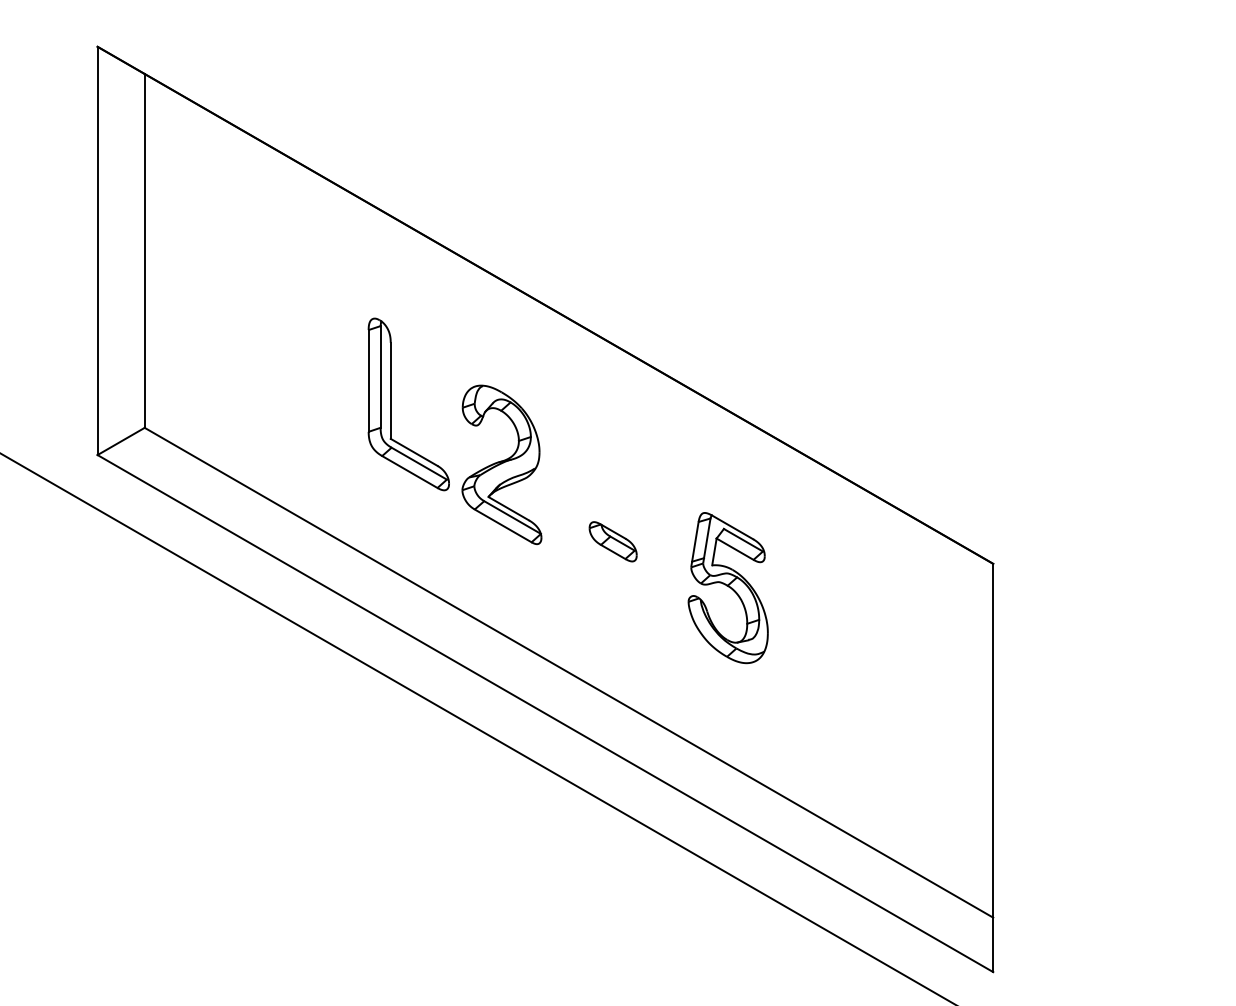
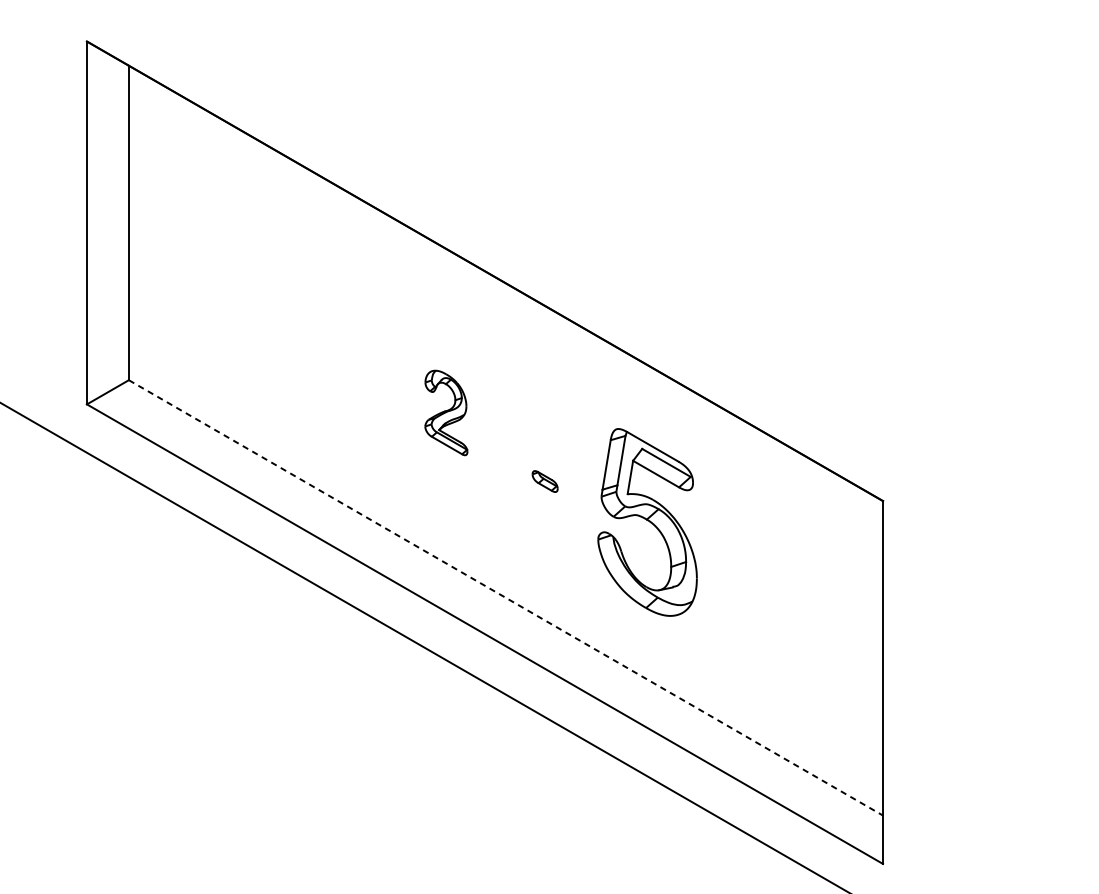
part: (391, 404) -> (348, 359), removed
part: (501, 464) -> (445, 412), size x0.6
part: (612, 541) -> (544, 481), size x0.6
part: (727, 588) -> (646, 522), size x1.4
line: (569, 672) -> (506, 597), solid -> dashed

